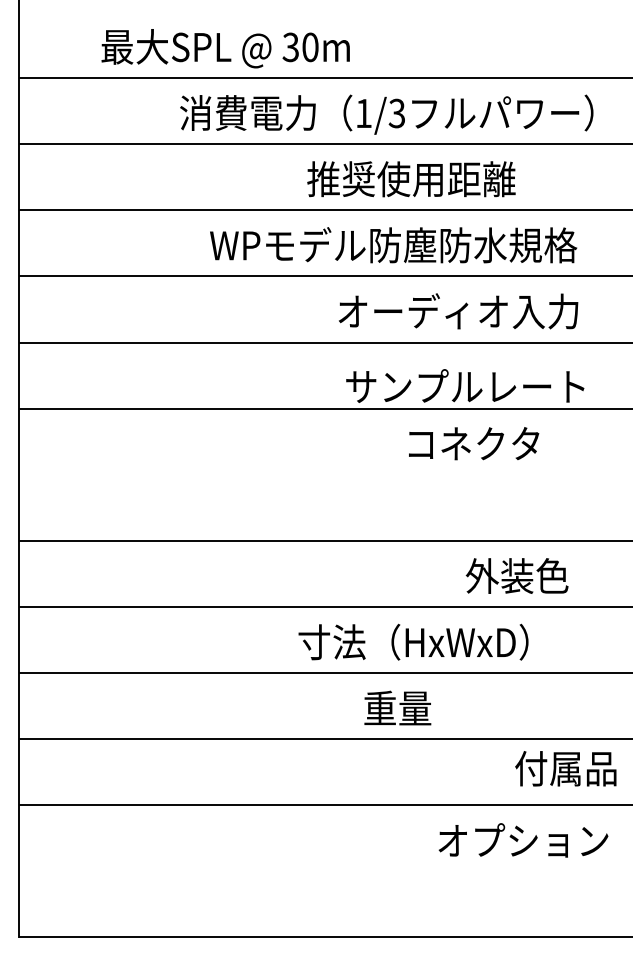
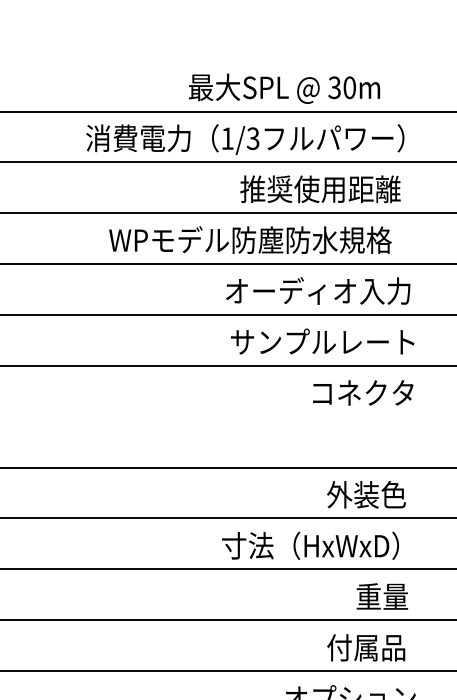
text: (225, 48) -> (284, 88), moved
text: (411, 179) -> (320, 189), moved
text: (458, 311) -> (318, 291), moved
text: (465, 385) -> (322, 341), moved
text: (474, 443) -> (363, 392), moved
text: (516, 575) -> (365, 494), moved
text: (413, 641) -> (310, 545), moved
text: (397, 707) -> (382, 596), moved
text: (565, 768) -> (365, 647), moved

